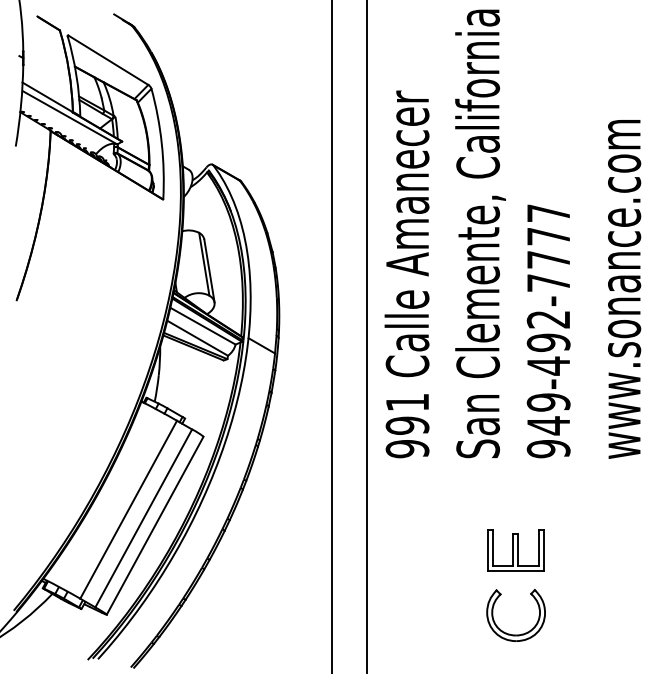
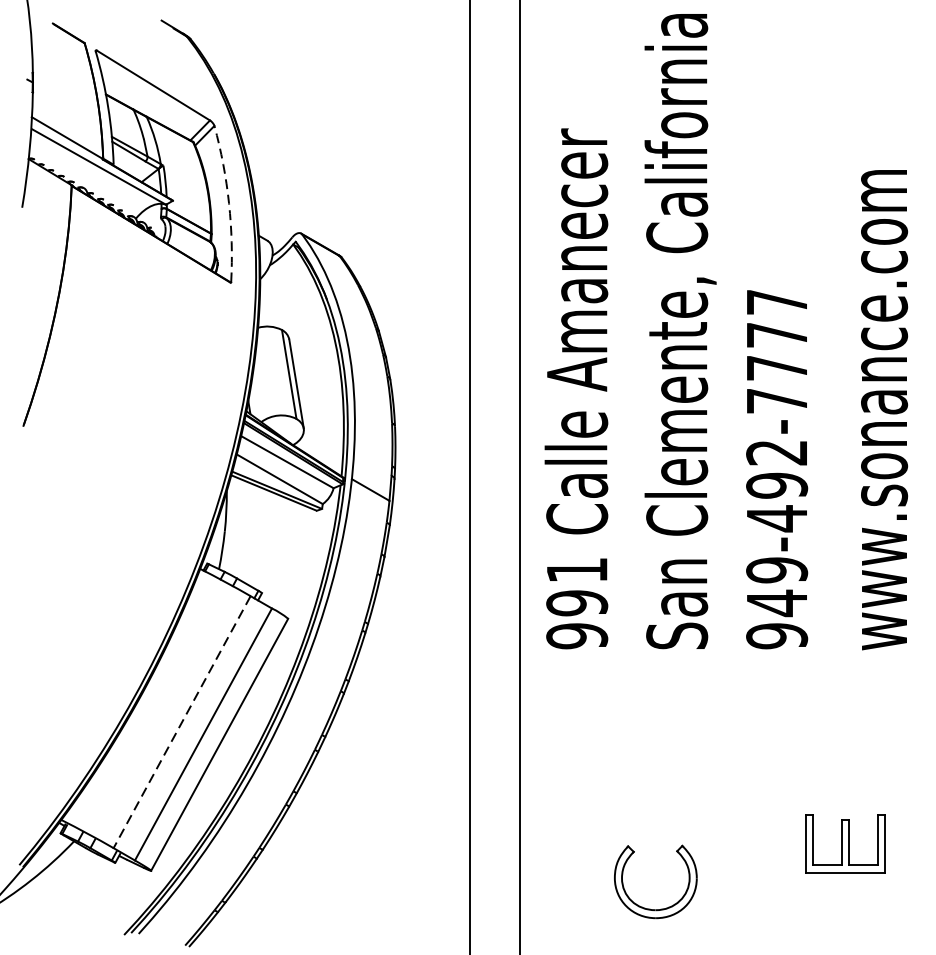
arc: (161, 143) -> (228, 203), solid -> dashed
line: (128, 510) -> (181, 723), solid -> dashed
part: (515, 550) -> (844, 843), moved
part: (509, 633) -> (646, 907), moved

